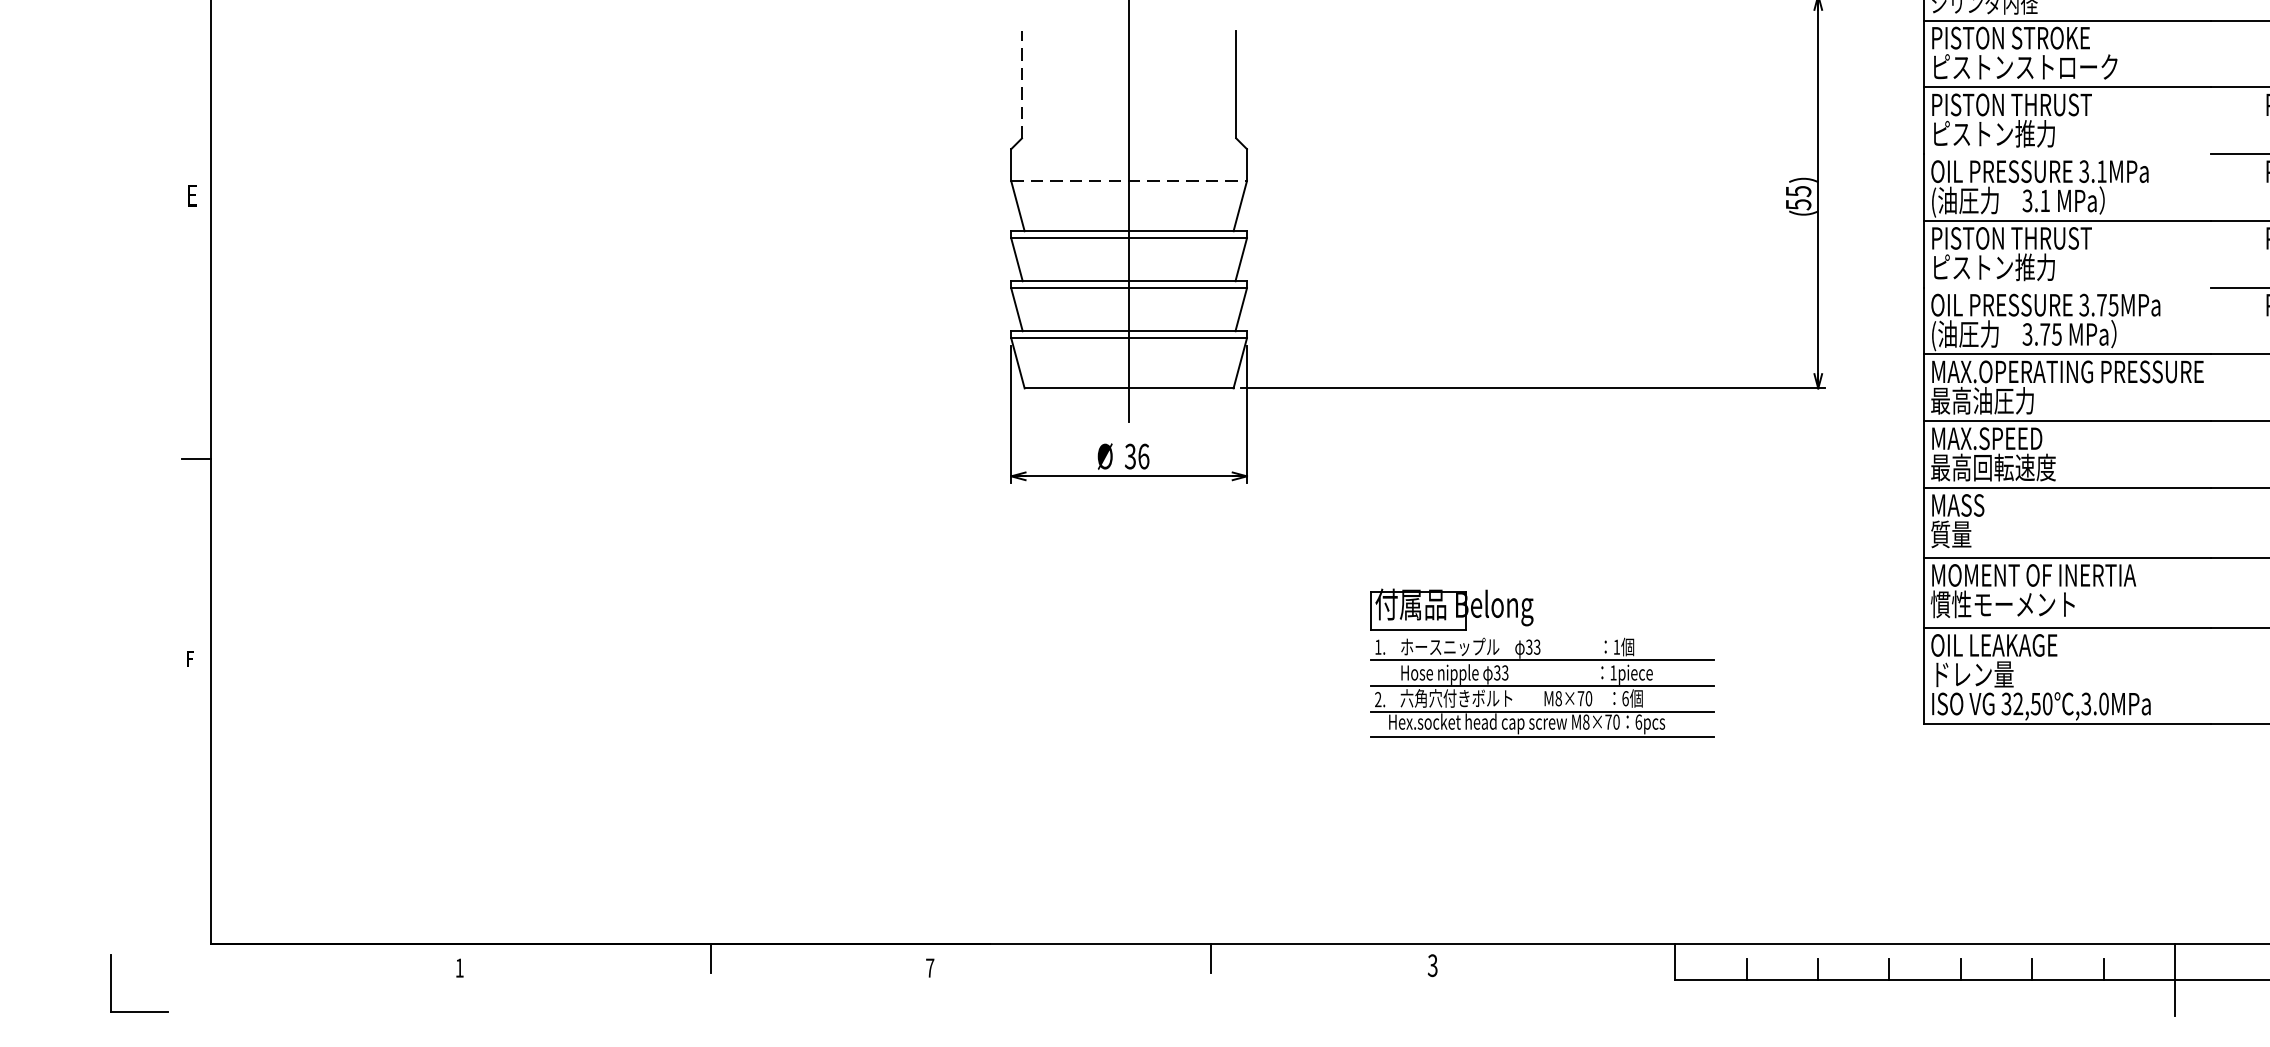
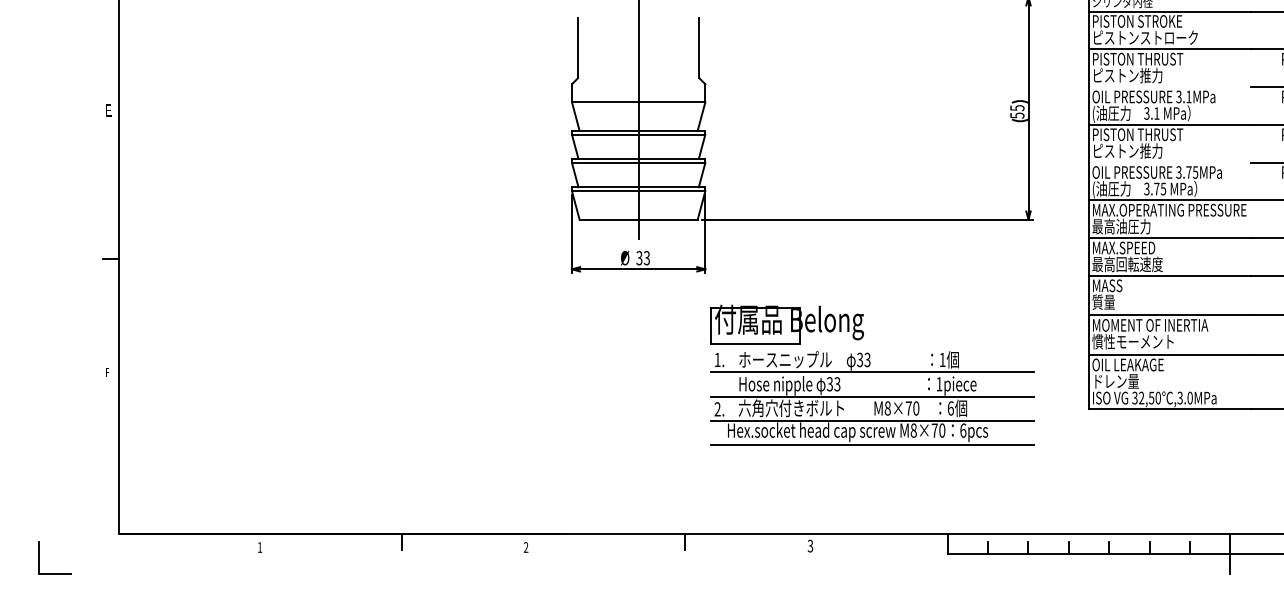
line: (1022, 84) -> (578, 47), dashed -> solid
line: (1128, 181) -> (638, 102), dashed -> solid
text: (1142, 455) -> (646, 257), 36 -> 33
part: (1542, 662) -> (872, 374), size x1.67
text: (929, 968) -> (525, 547), 7 -> 2
part: (112, 982) -> (39, 557), moved

